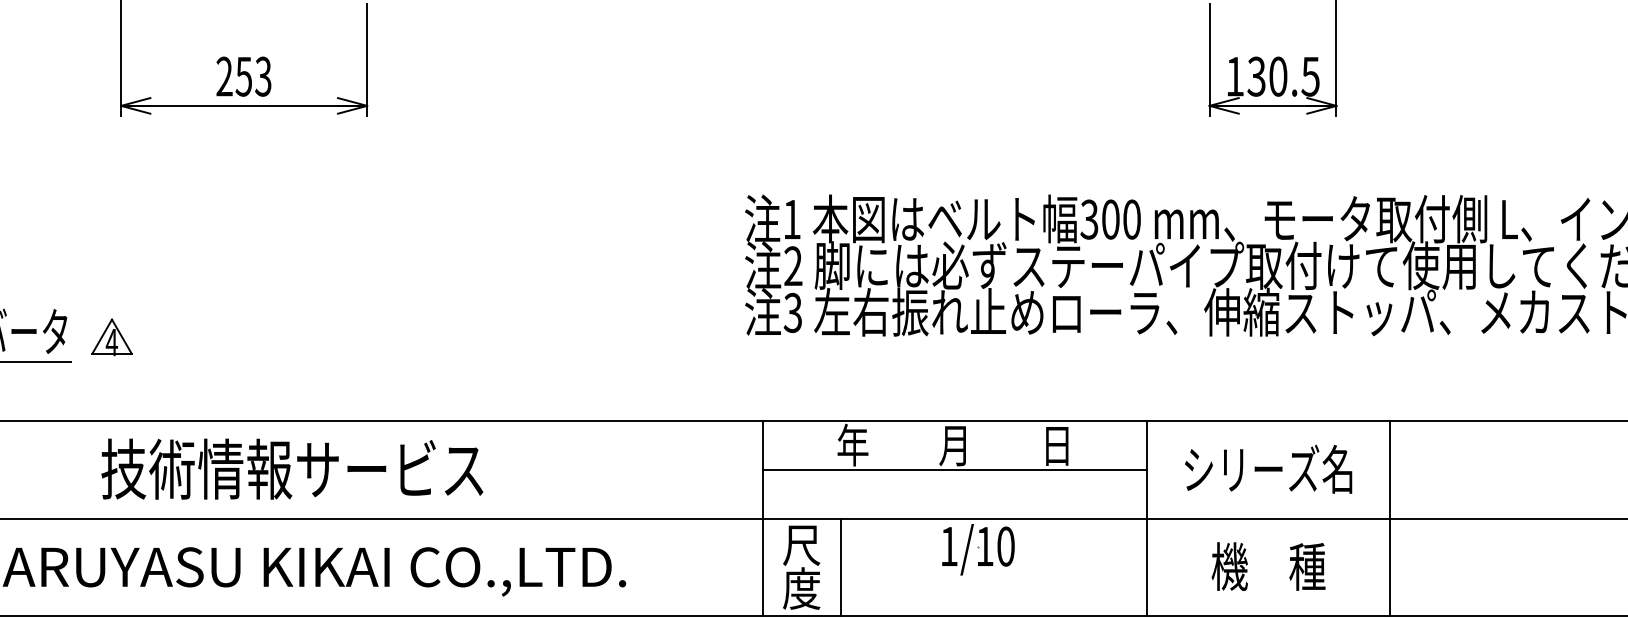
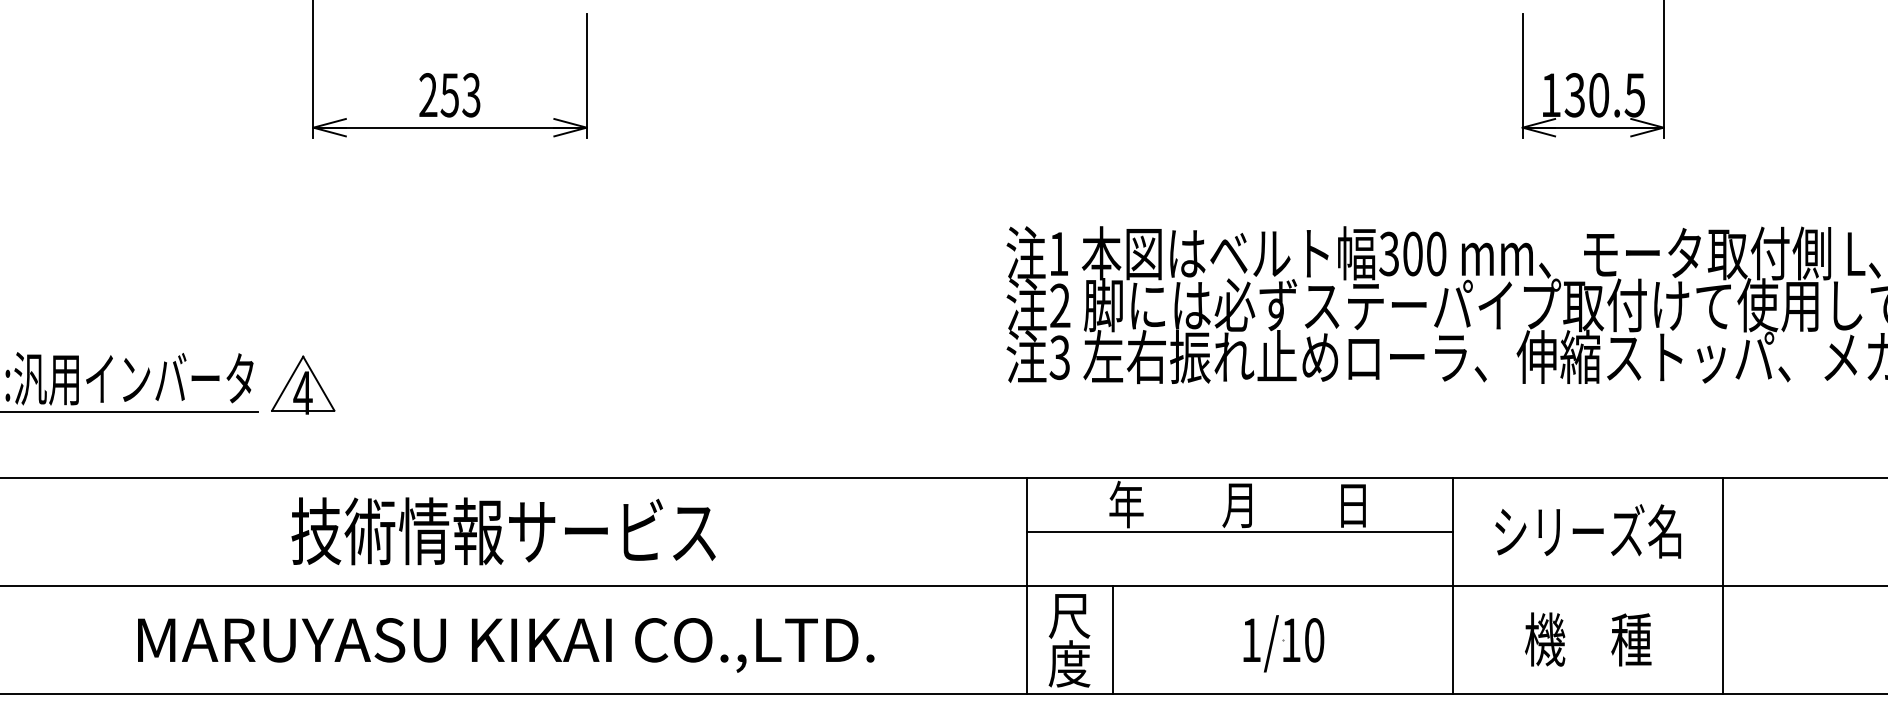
part: (112, 337) -> (303, 384), size x1.43
part: (978, 549) -> (1283, 643), moved

